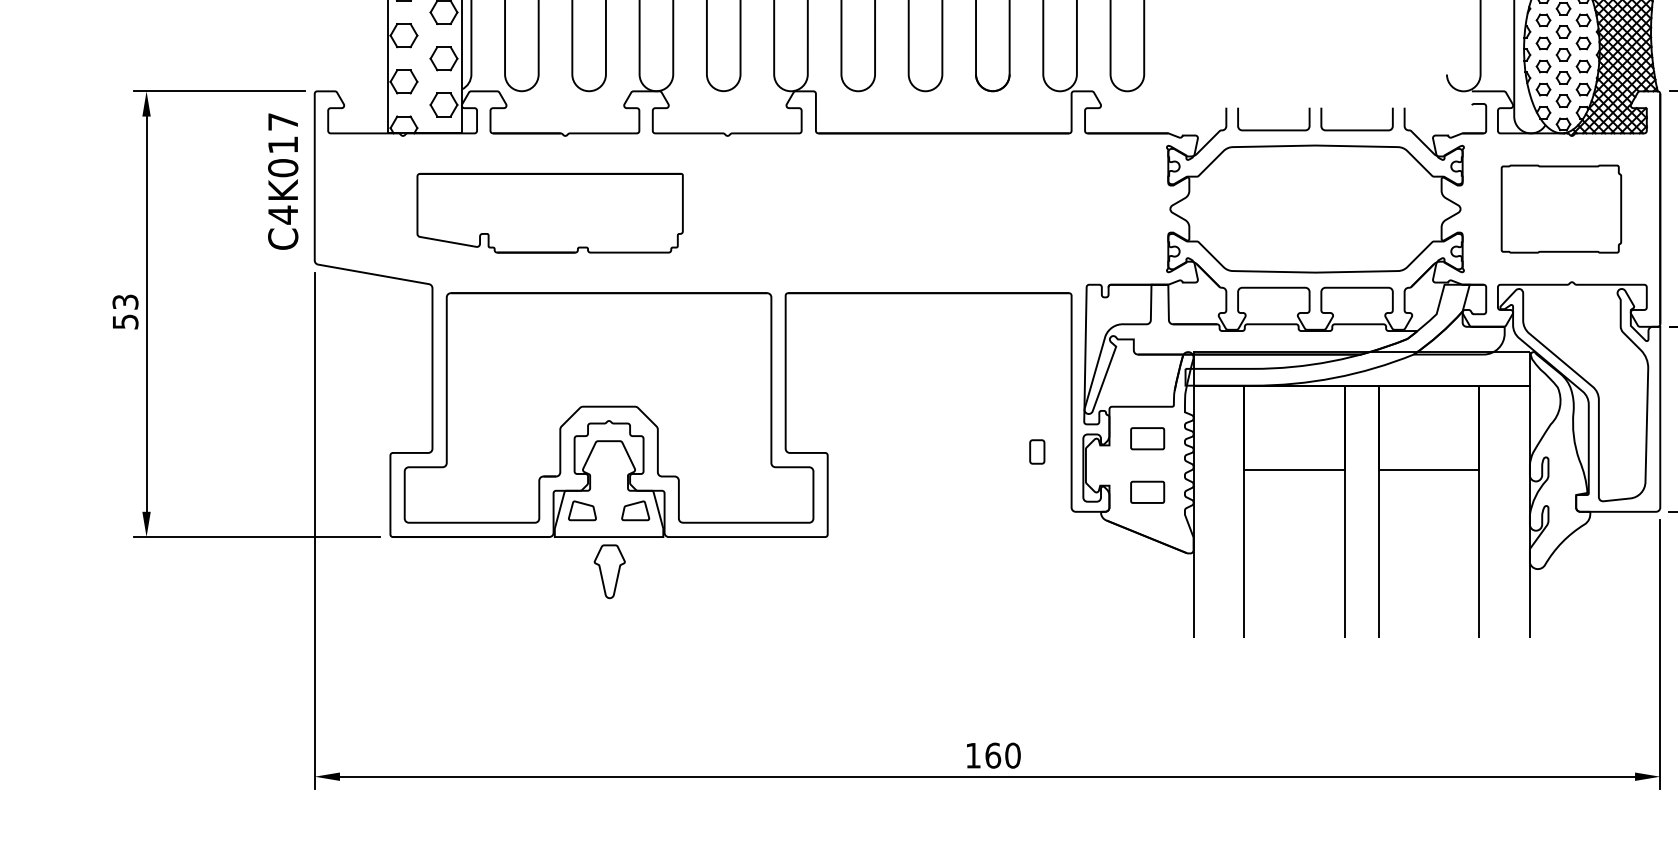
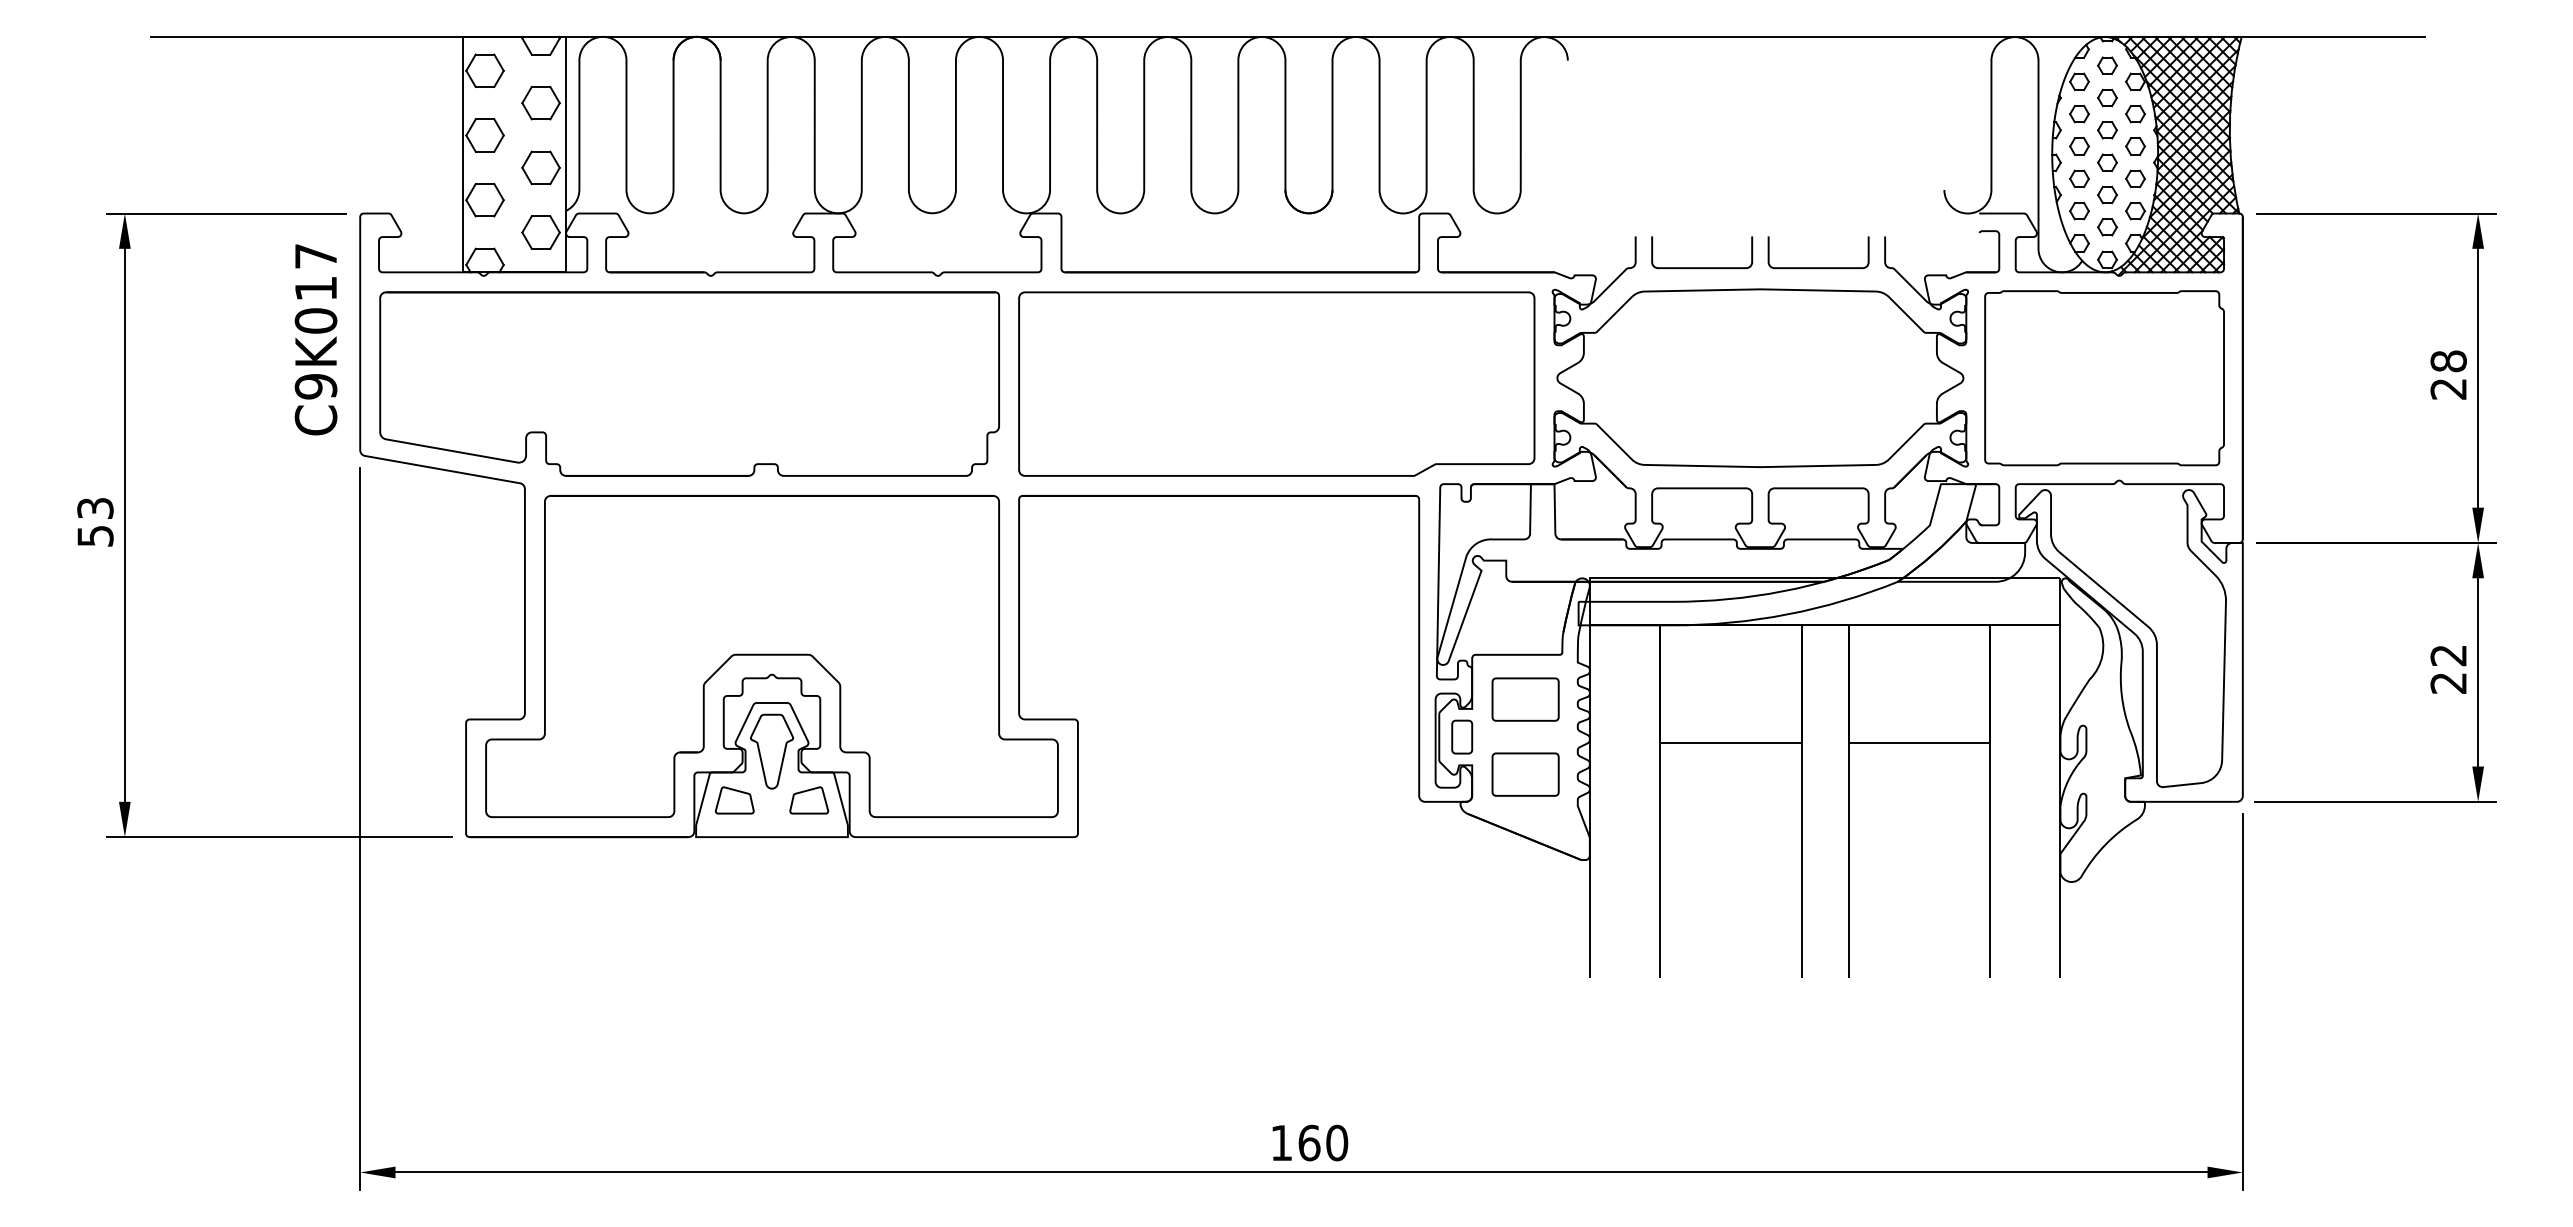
part: (1561, 209) -> (2104, 378), size x1.43
part: (550, 212) -> (689, 383), size x1.67
part: (969, 212) -> (1276, 383), added
text: (282, 214) -> (315, 386), C4K017 -> C9K017
part: (1147, 438) -> (1525, 699), size x1.43
part: (1037, 451) -> (1462, 736), moved
part: (1147, 492) -> (1525, 774), size x1.43
part: (609, 571) -> (771, 751), moved

